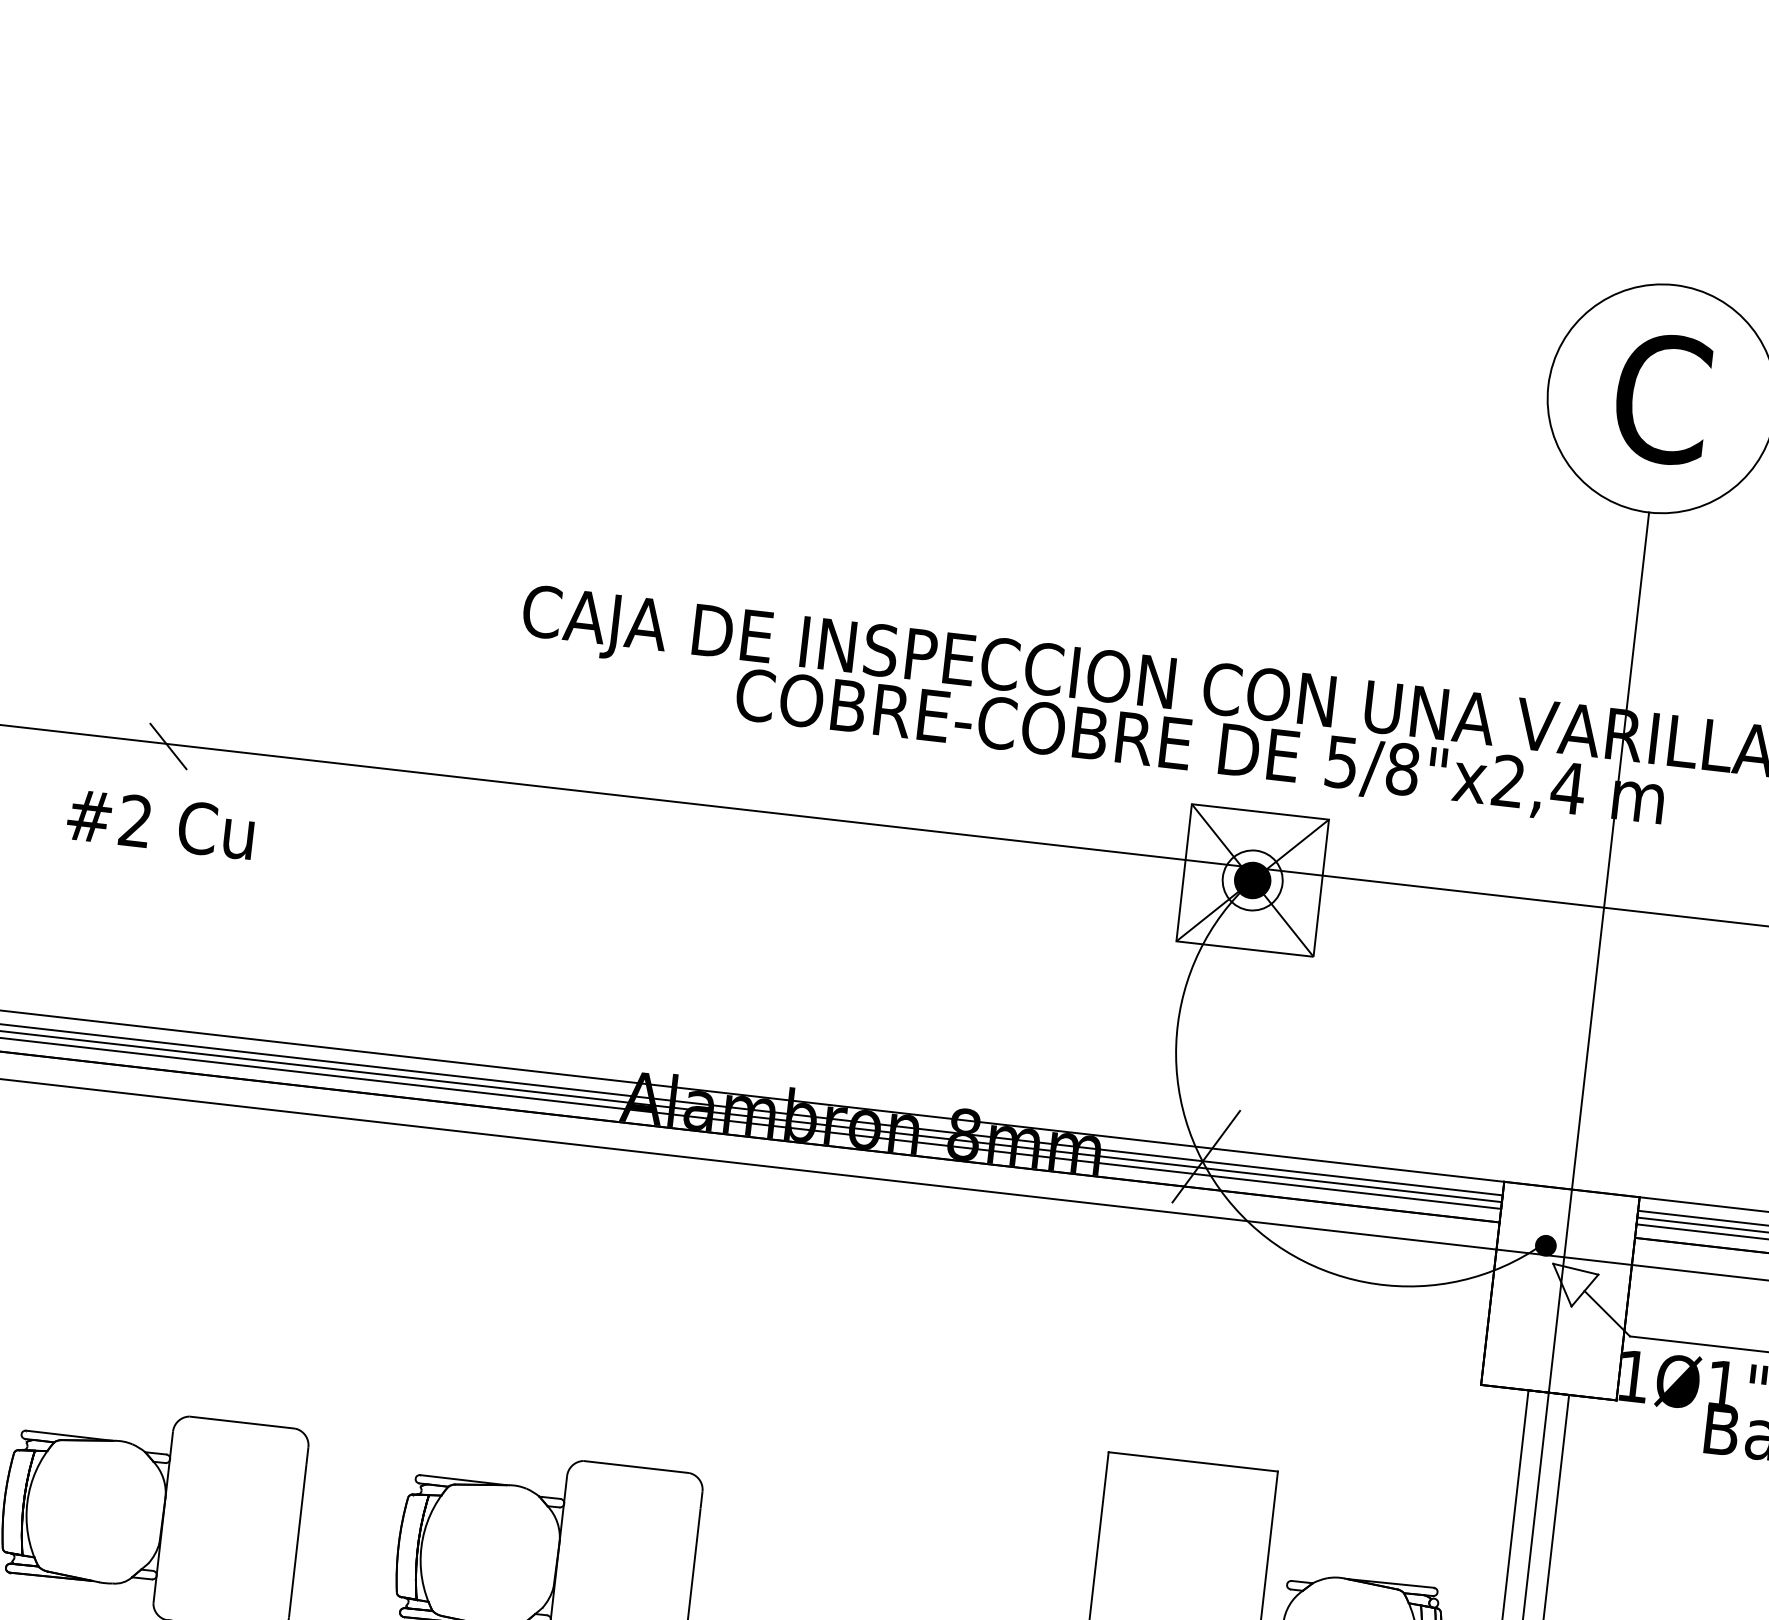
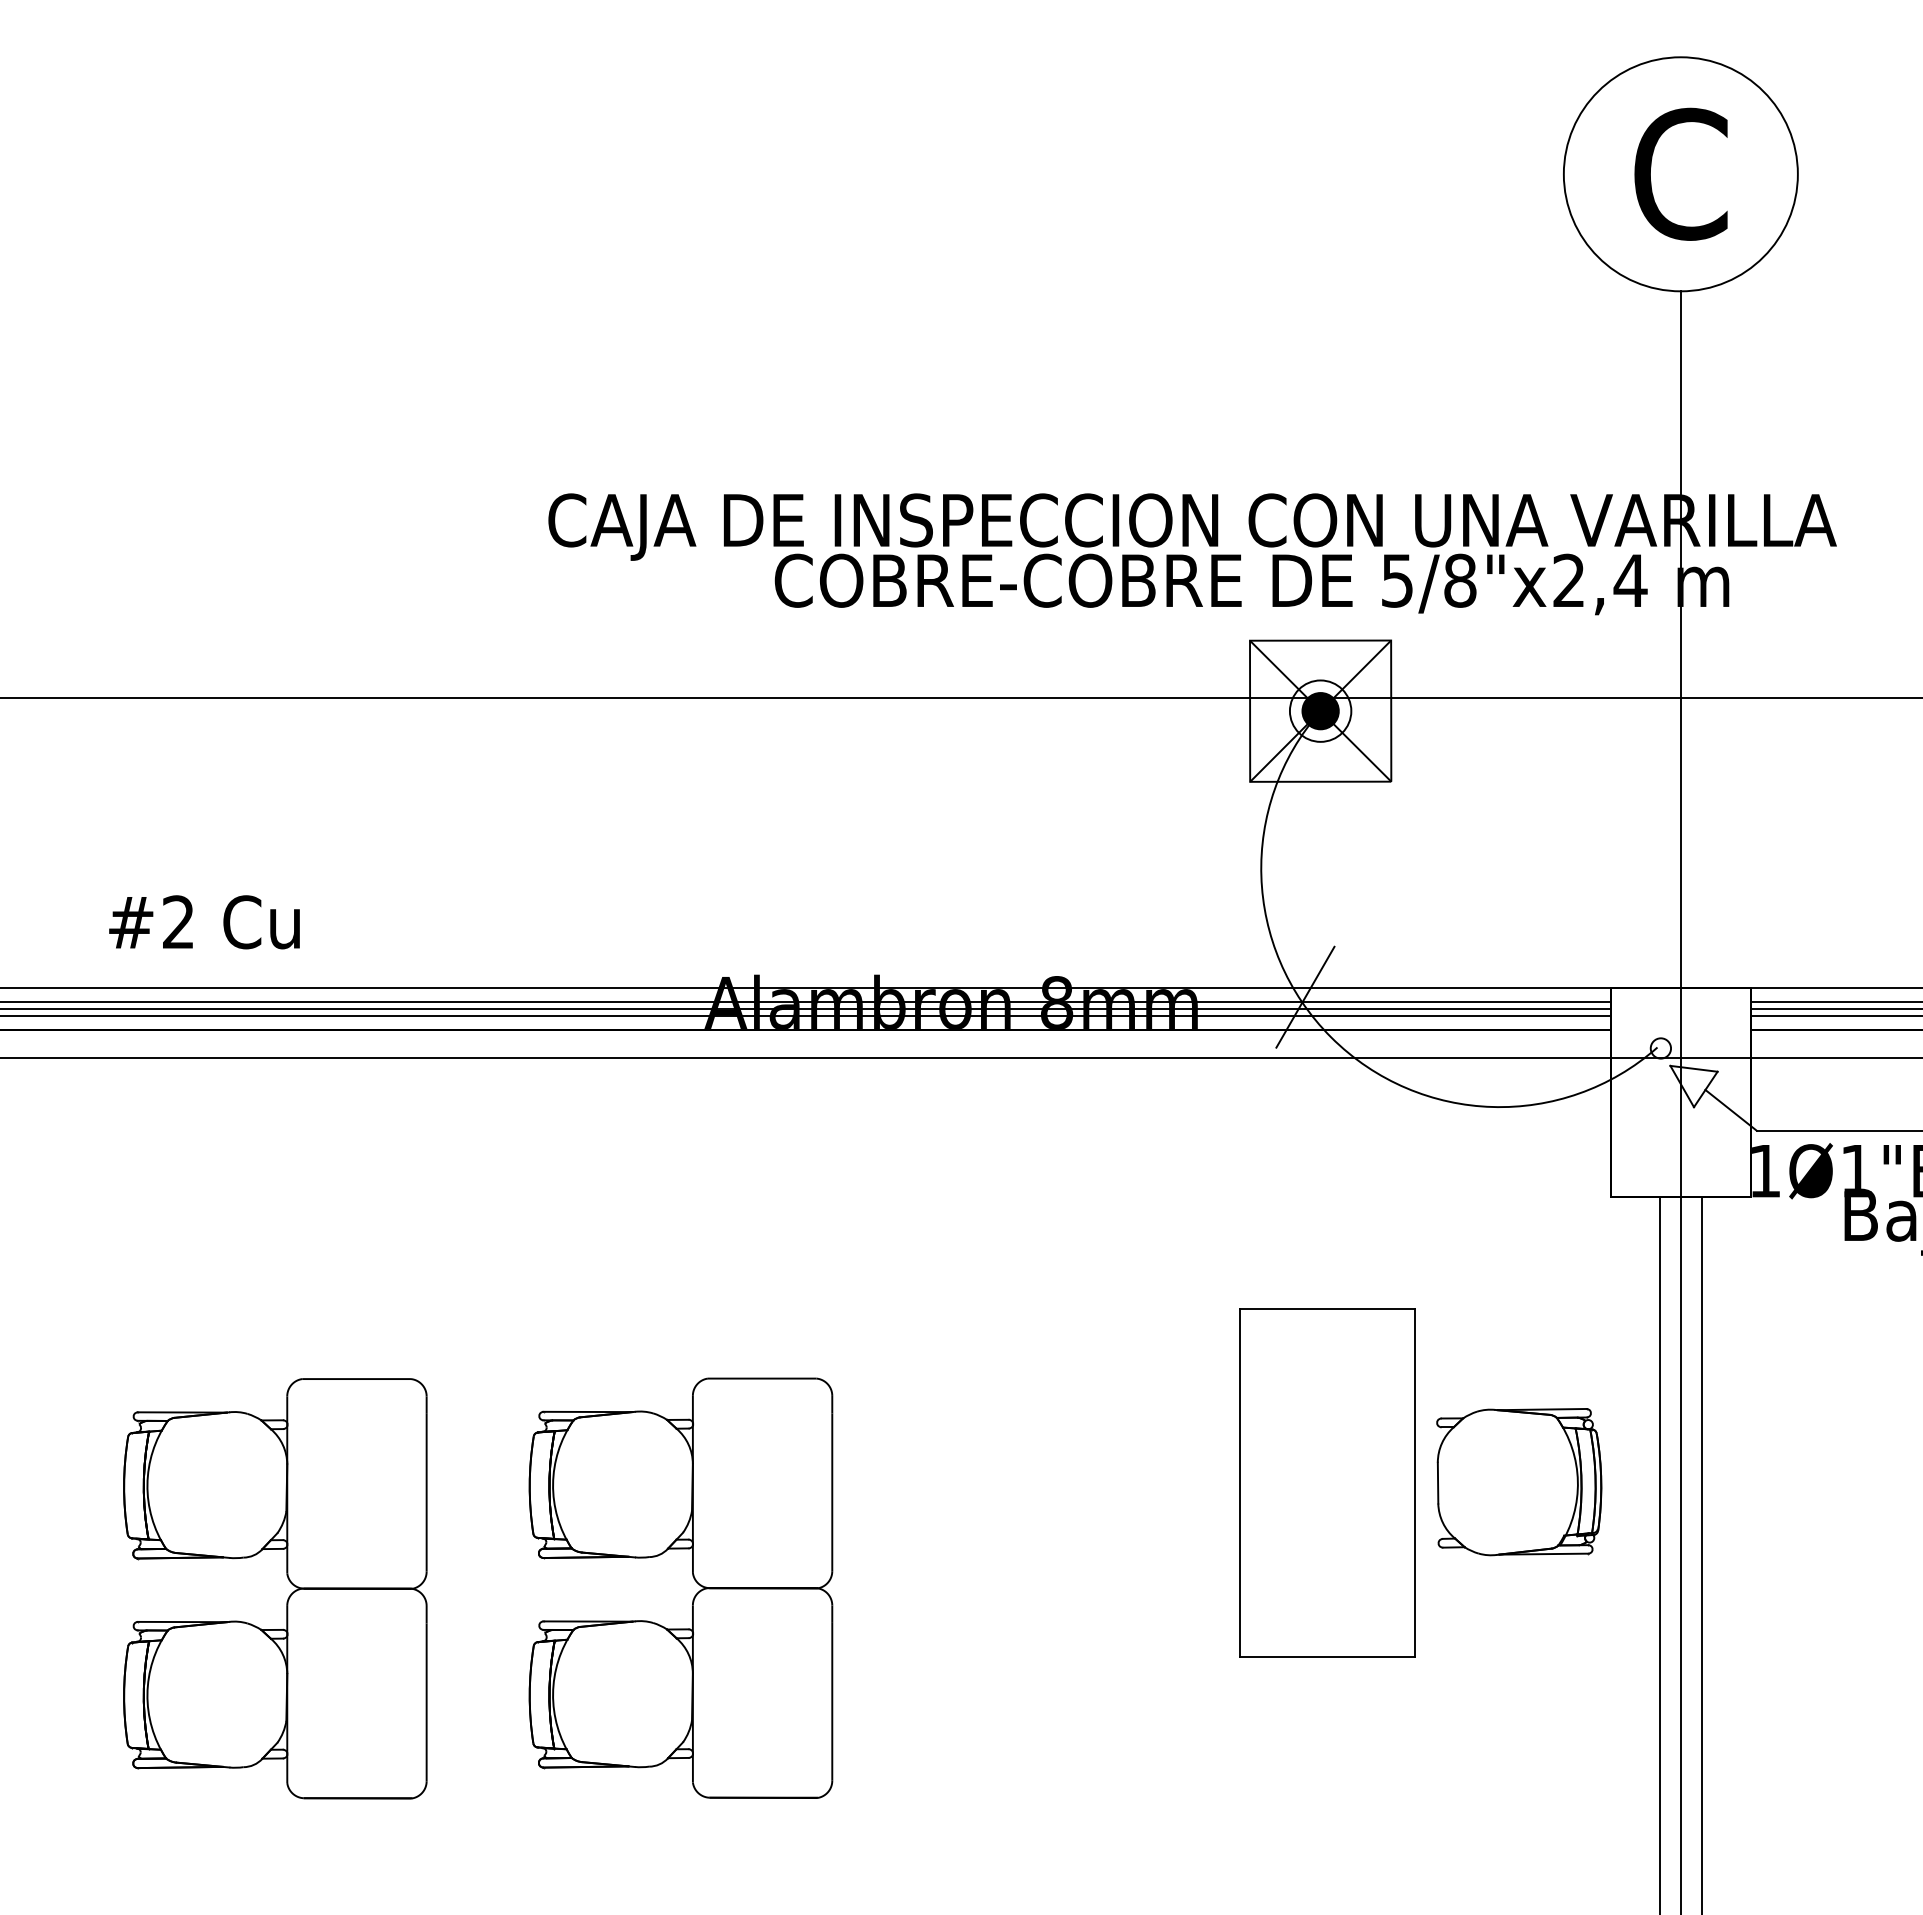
line: (168, 746) -> (203, 700), removed
text: (160, 824) -> (204, 922), moved
fill: (1545, 1245) -> (1660, 1048), removed

